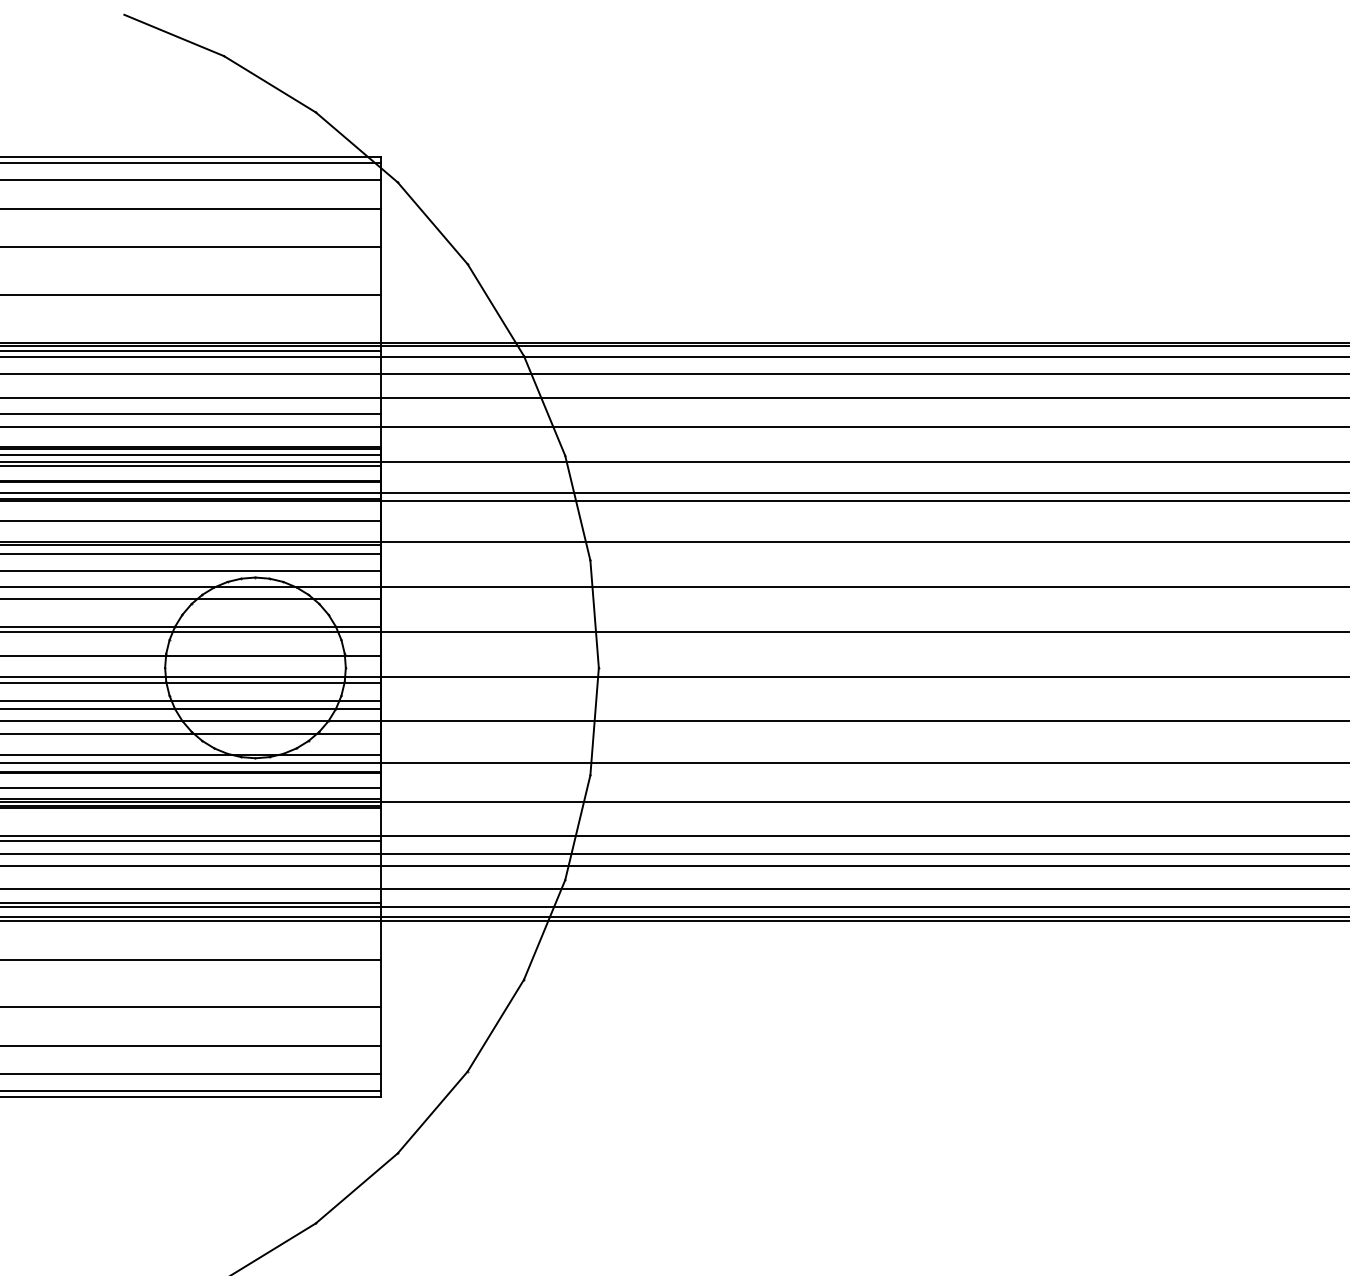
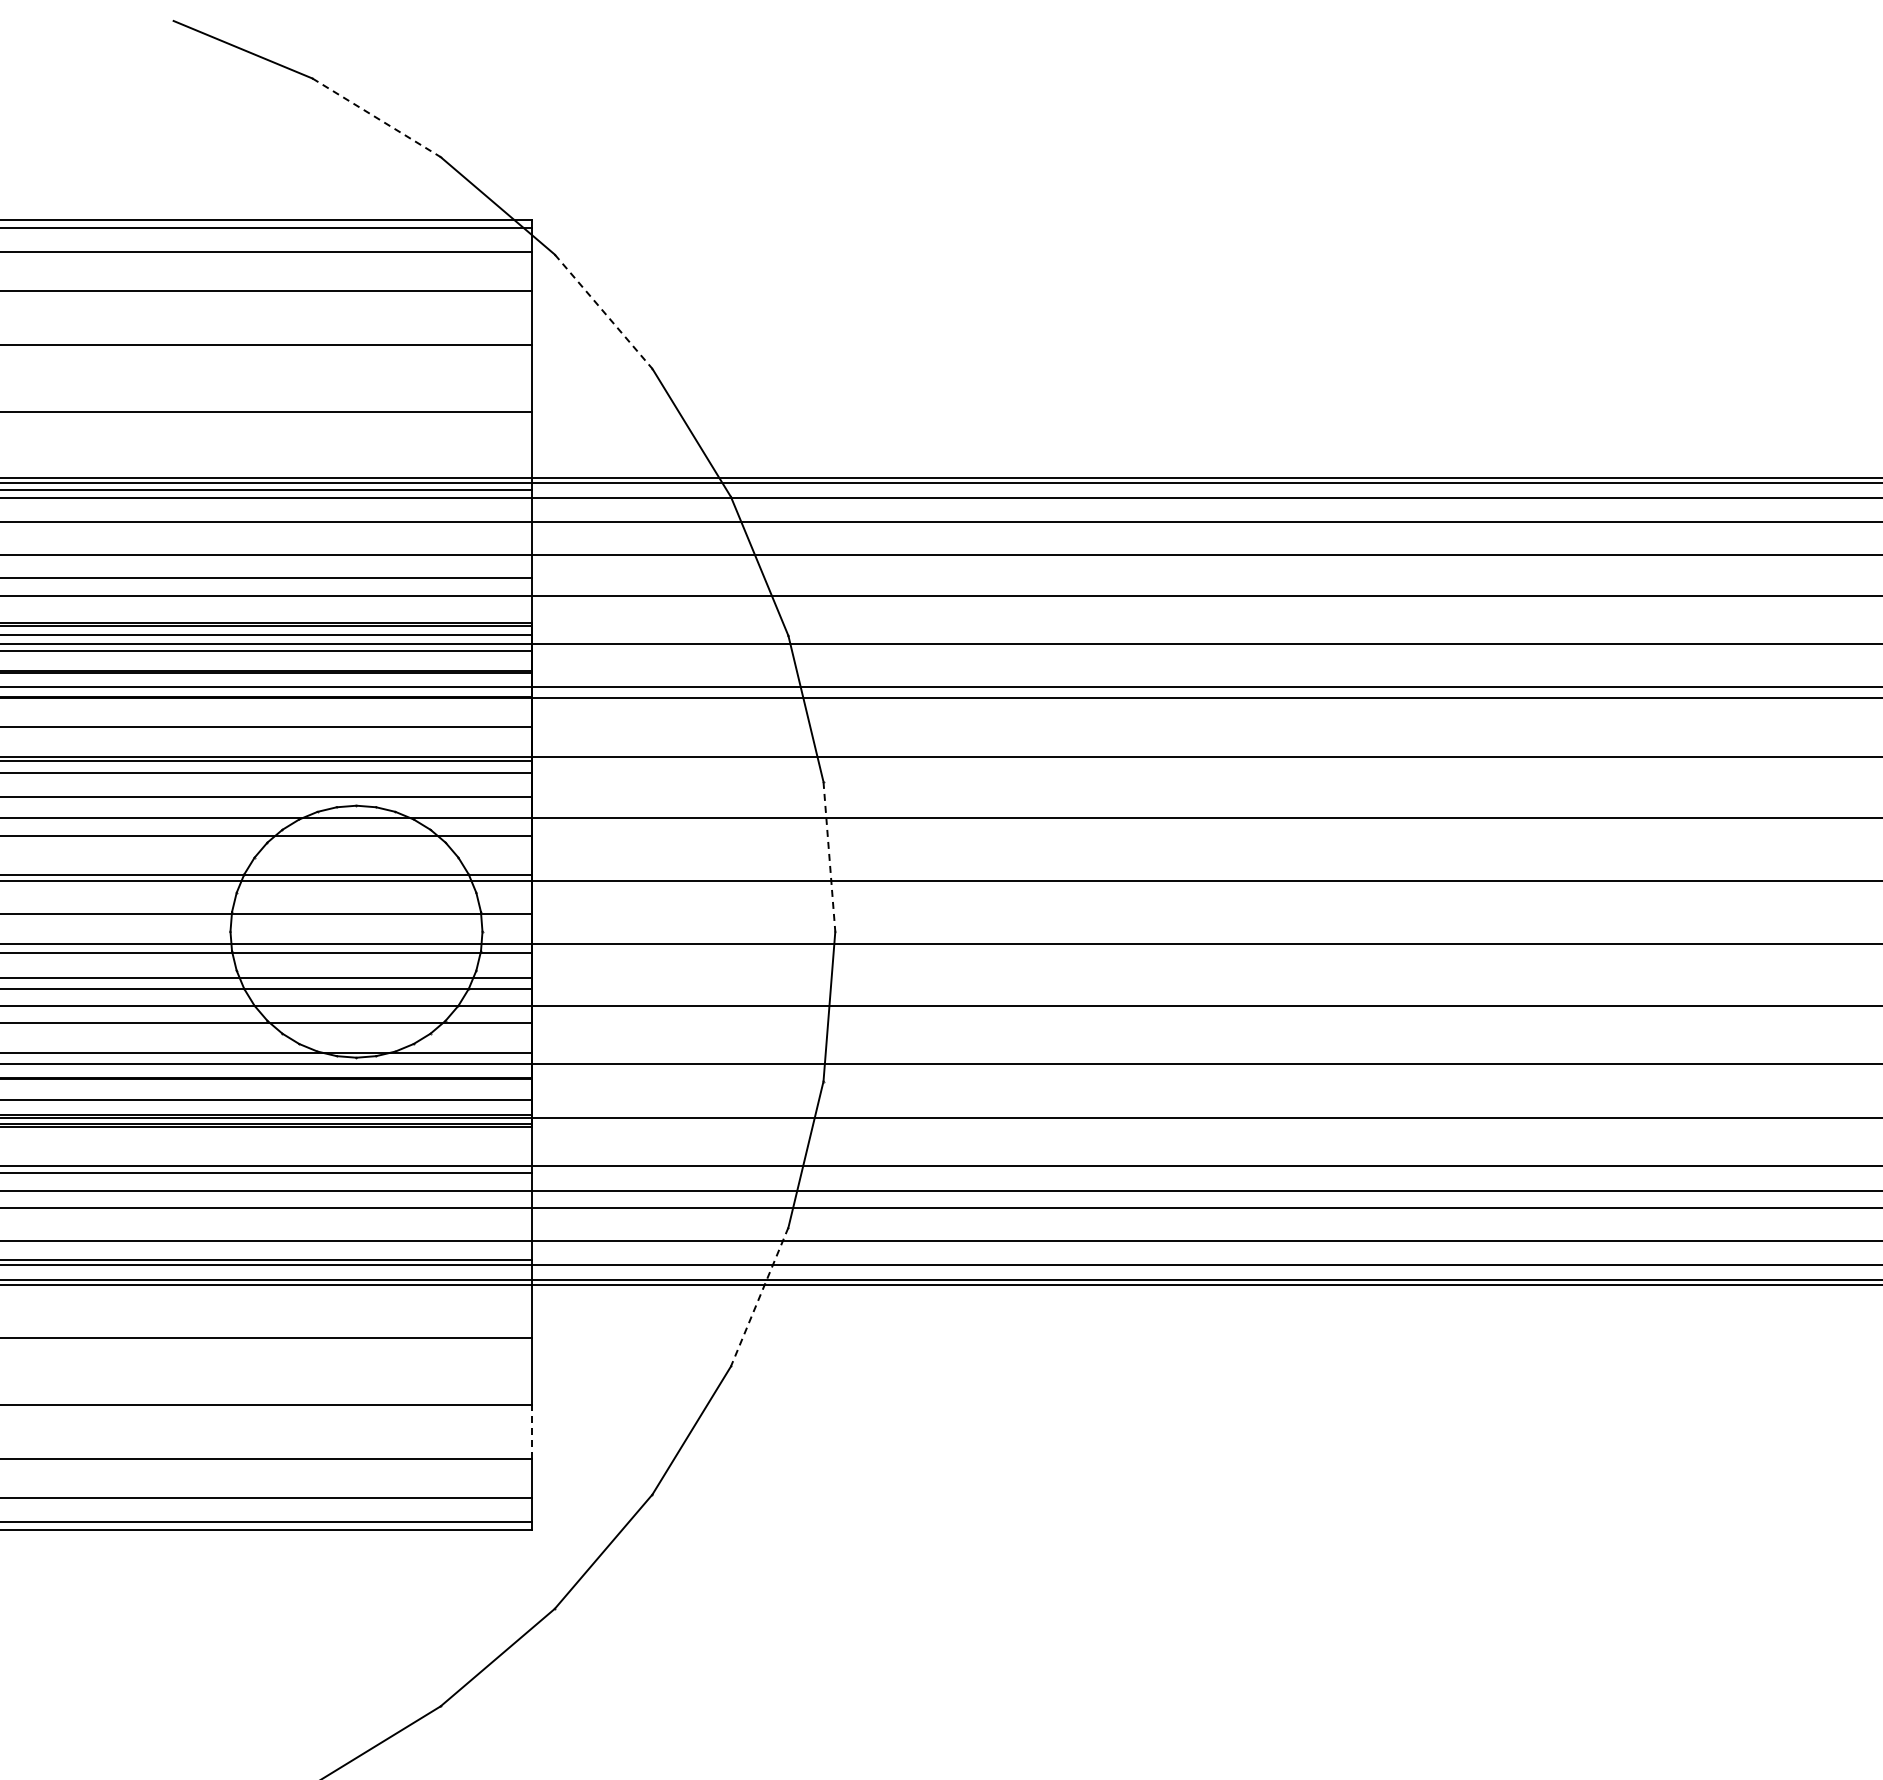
line: (269, 84) -> (376, 118), solid -> dashed
line: (432, 223) -> (603, 312), solid -> dashed
line: (594, 614) -> (829, 857), solid -> dashed
line: (544, 930) -> (759, 1297), solid -> dashed
line: (380, 1027) -> (531, 1432), solid -> dashed

